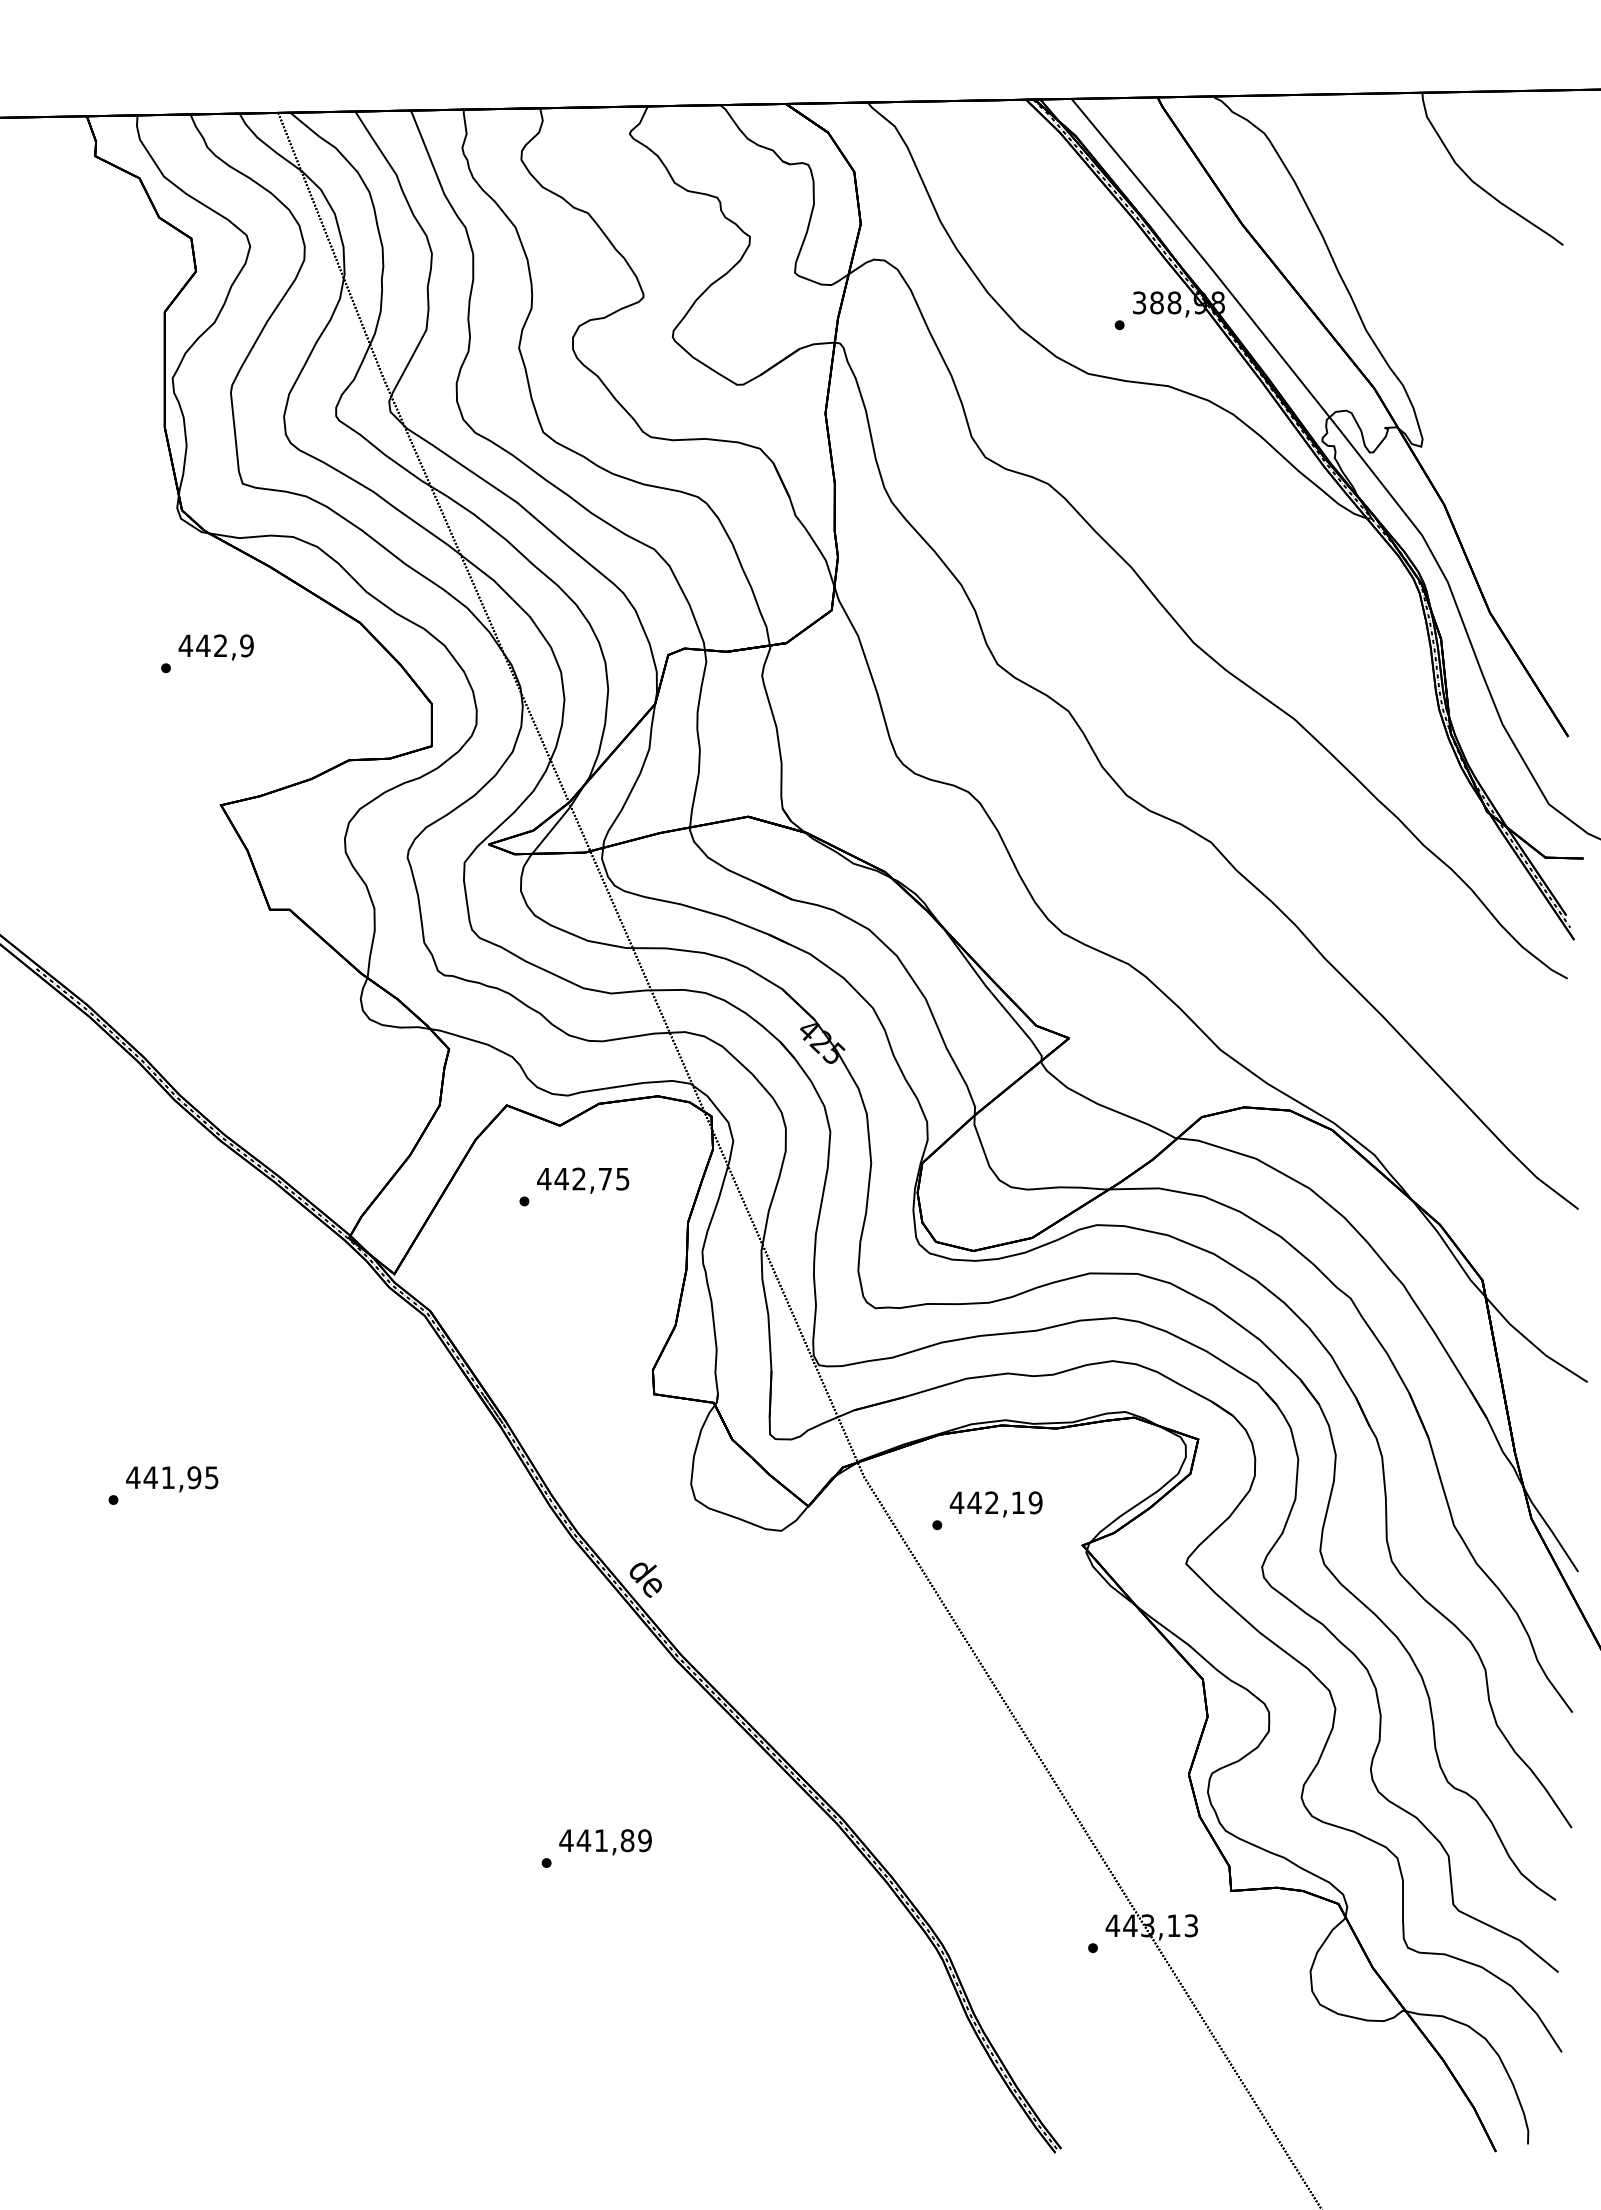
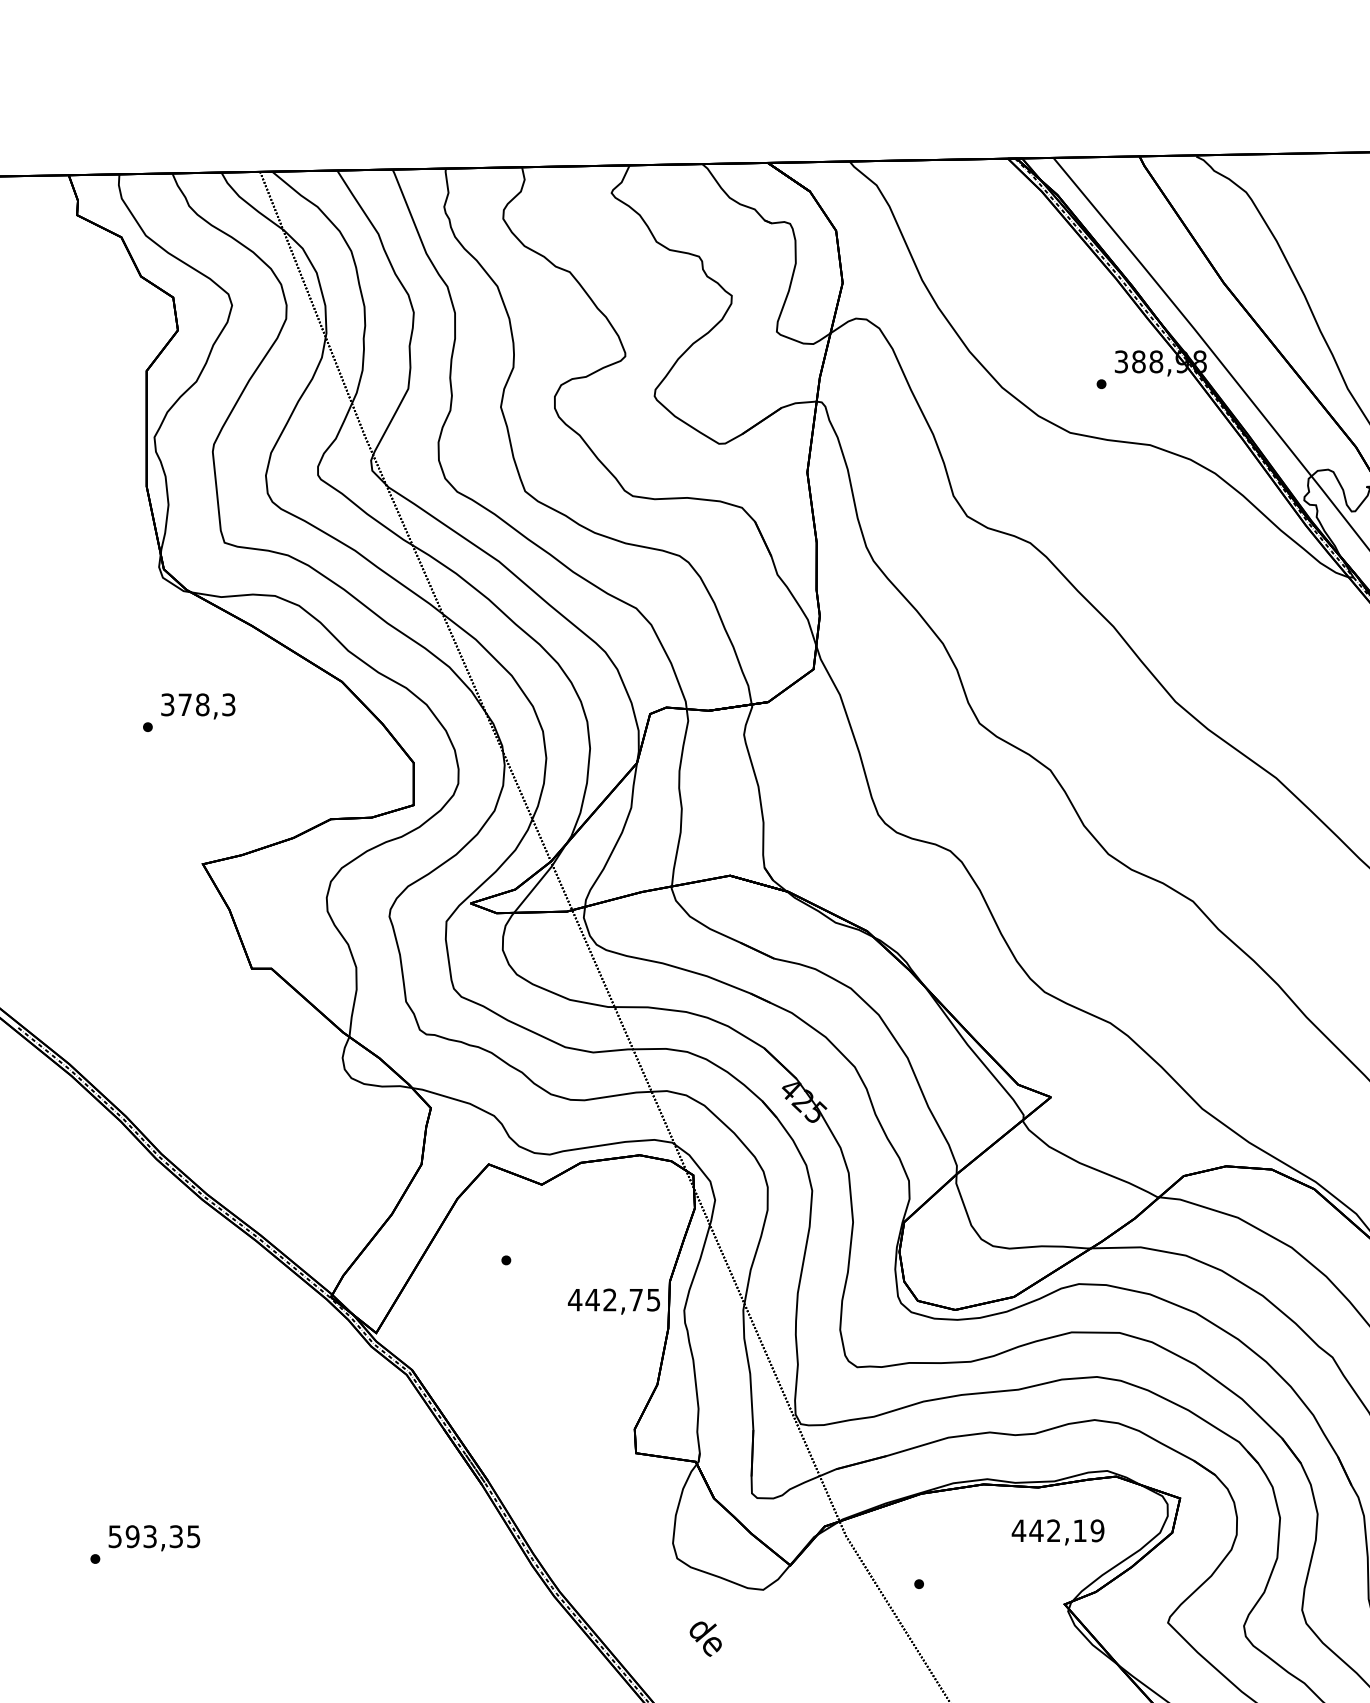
text: (215, 645) -> (197, 704), 442,9 -> 378,3
text: (583, 1180) -> (614, 1301), moved
text: (163, 1477) -> (145, 1536), 441,95 -> 593,35
text: (995, 1504) -> (1057, 1532), moved
text: (645, 1579) -> (705, 1638), moved

